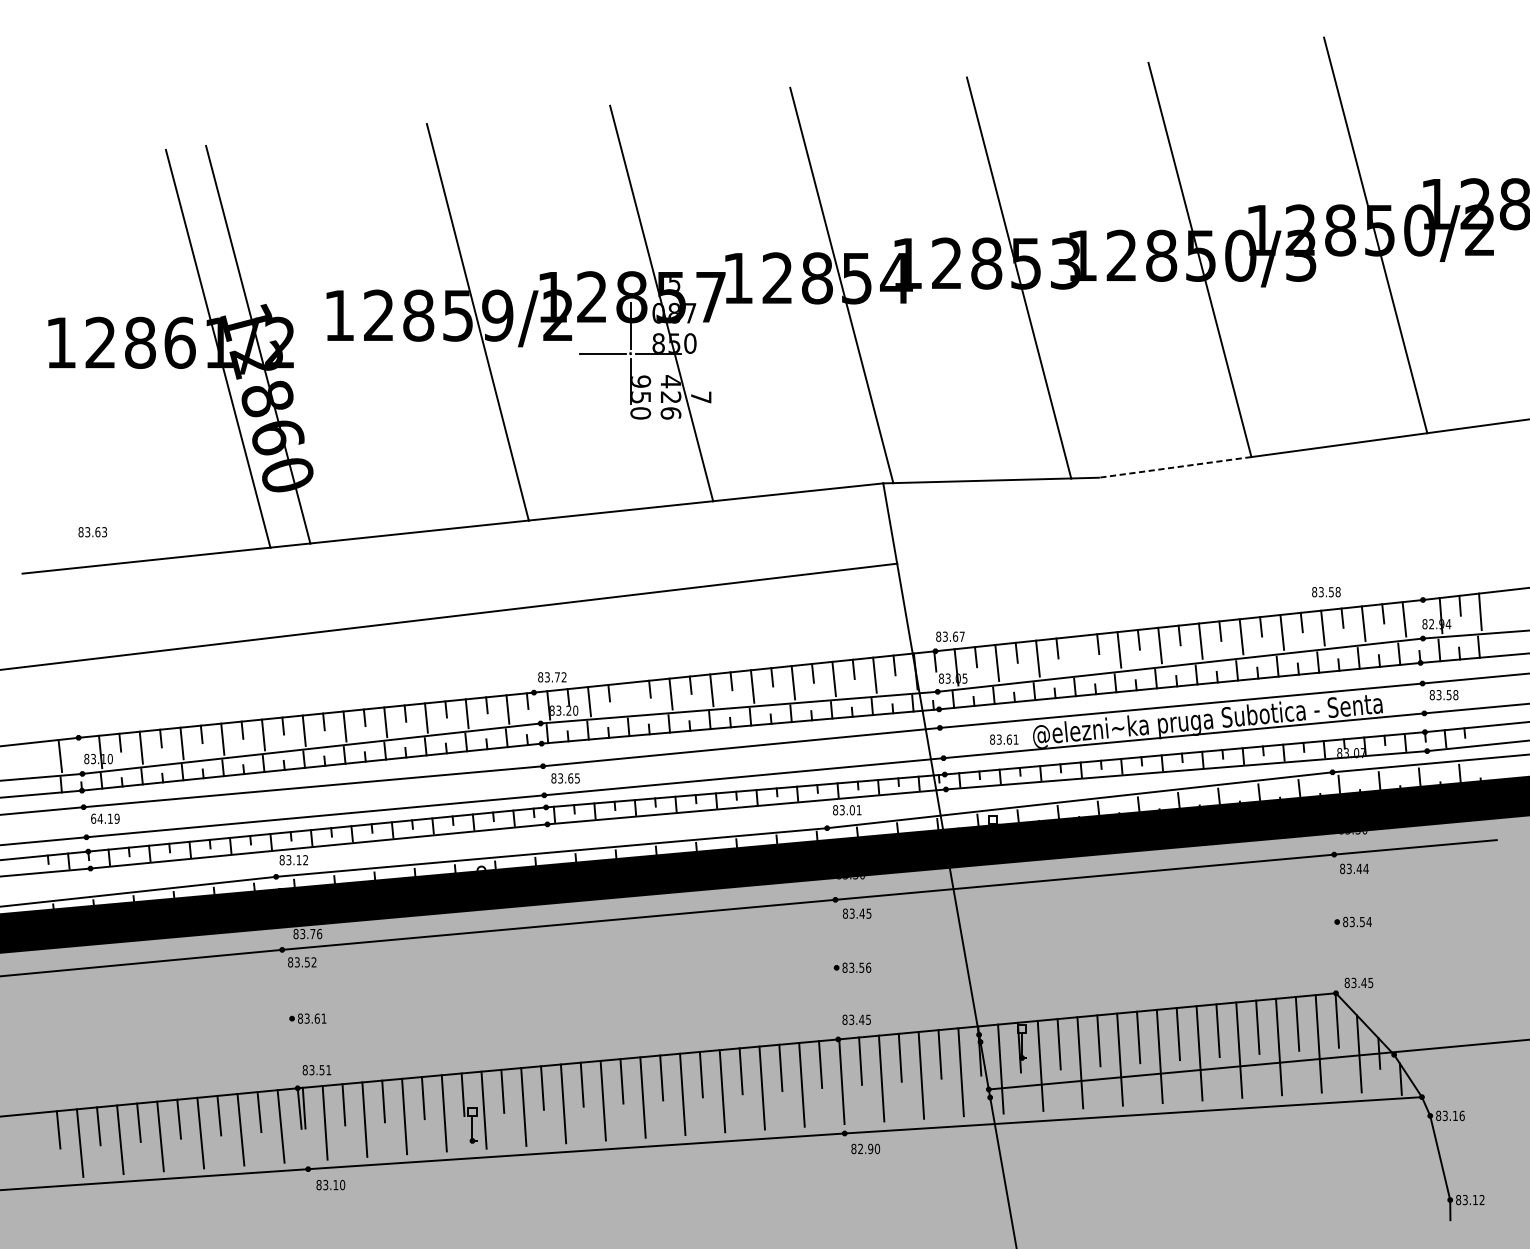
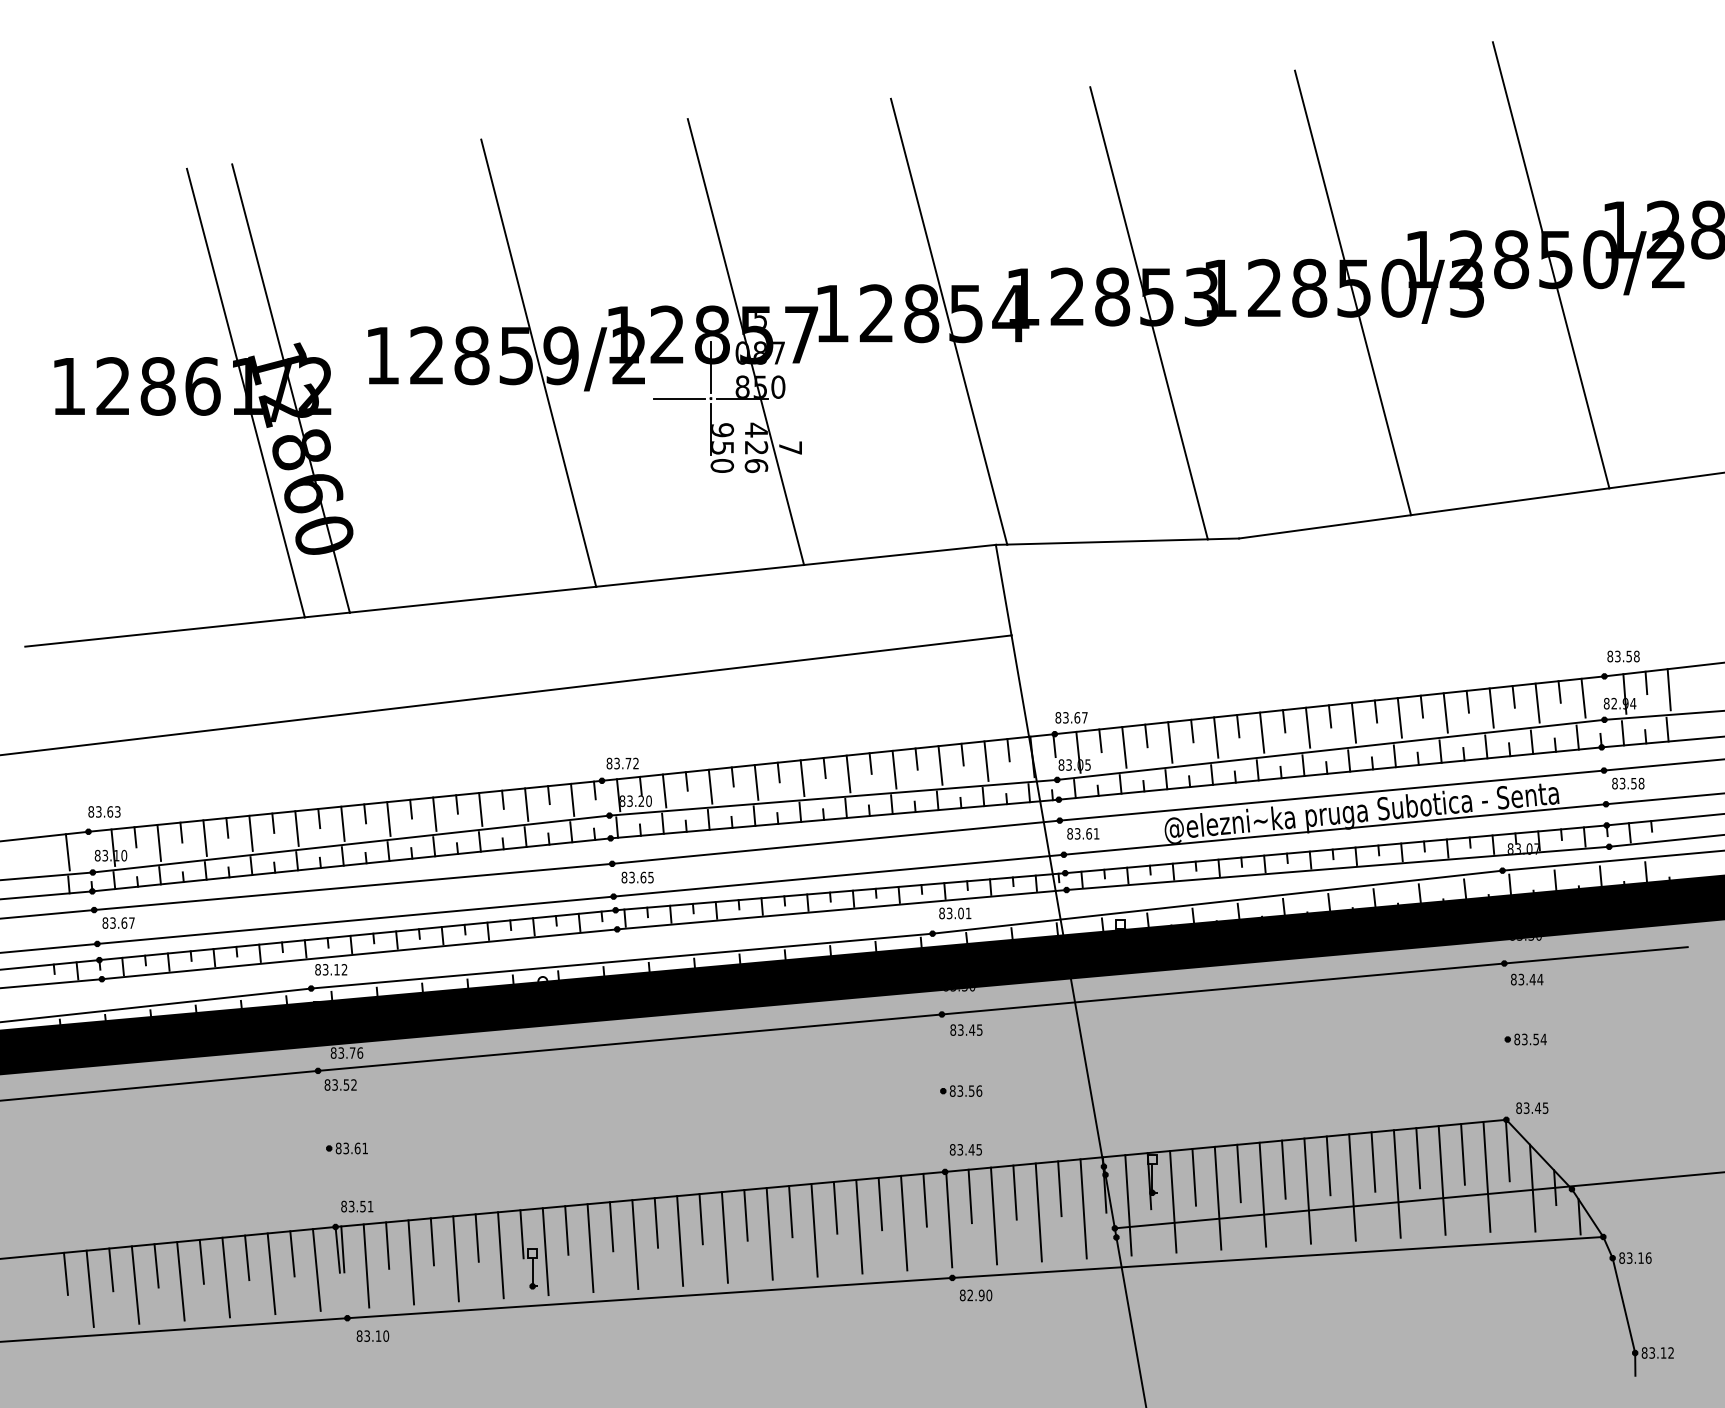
line: (1175, 467) -> (1325, 526), dashed -> solid
text: (92, 531) -> (104, 811), moved
text: (1326, 592) -> (1623, 656), moved
line: (1078, 654) -> (1216, 737), added
line: (630, 697) -> (710, 786), added
text: (1004, 739) -> (1083, 833), moved
text: (105, 818) -> (118, 922), 64.19 -> 83.67

